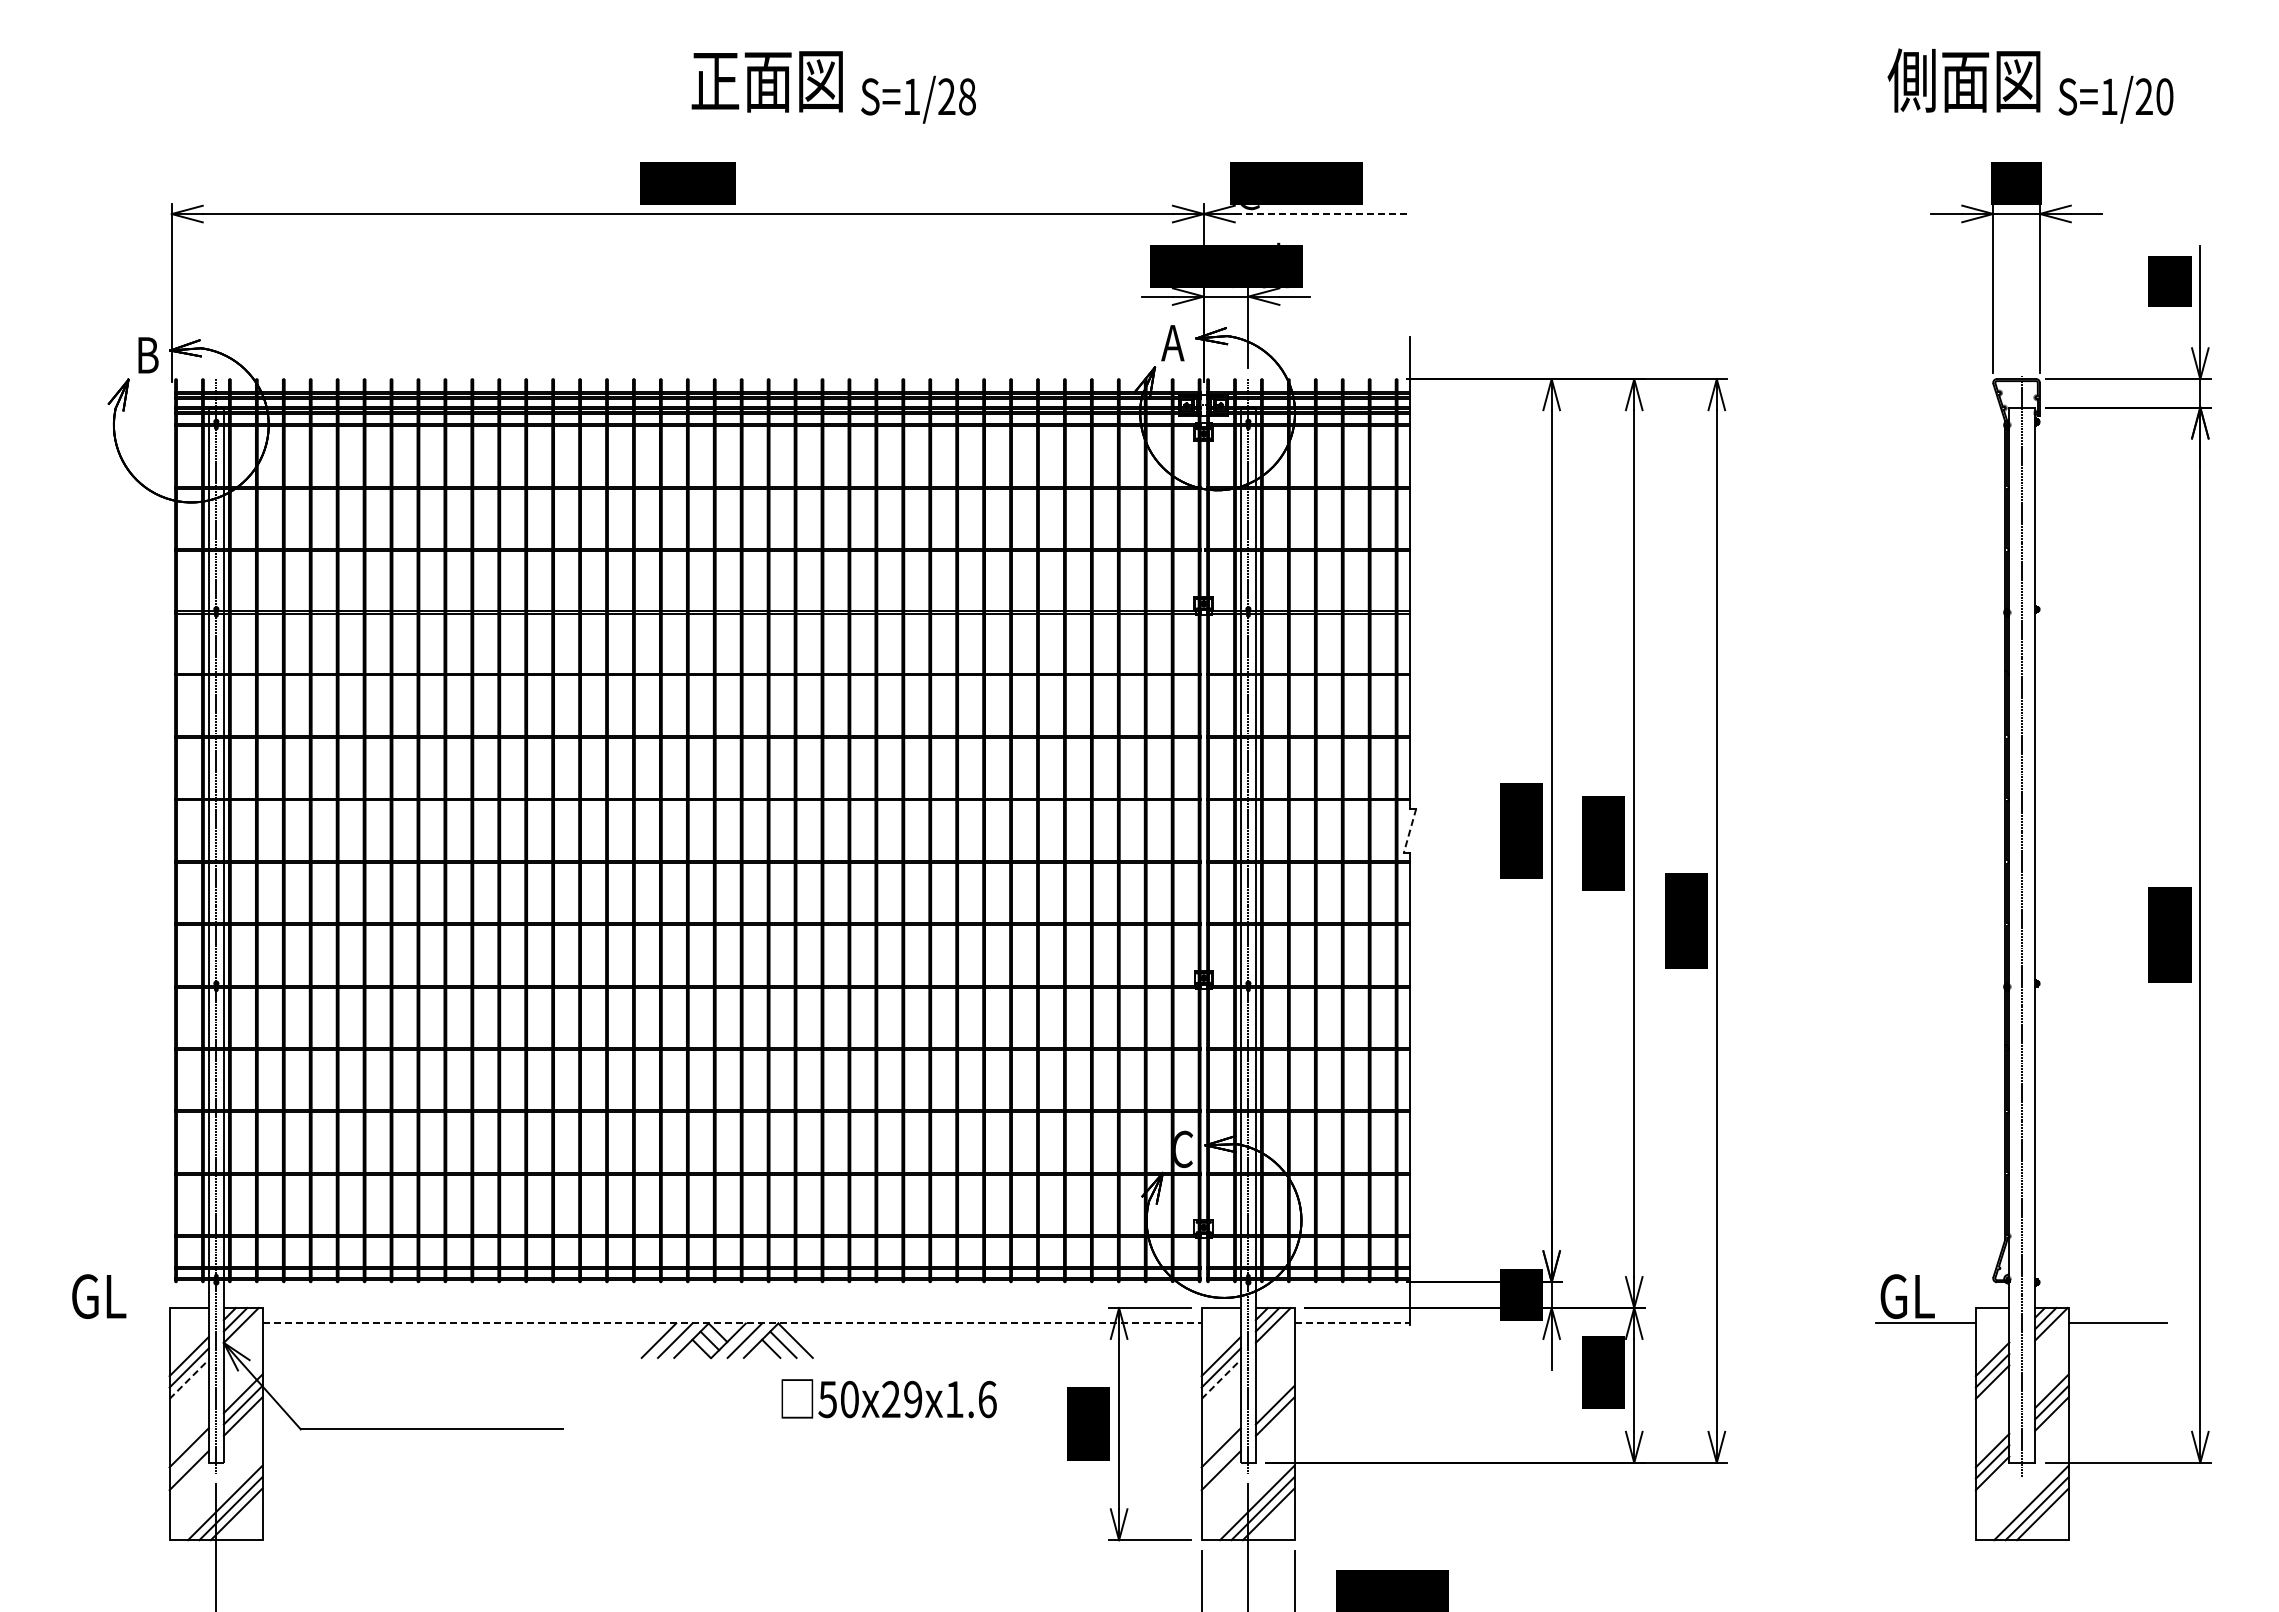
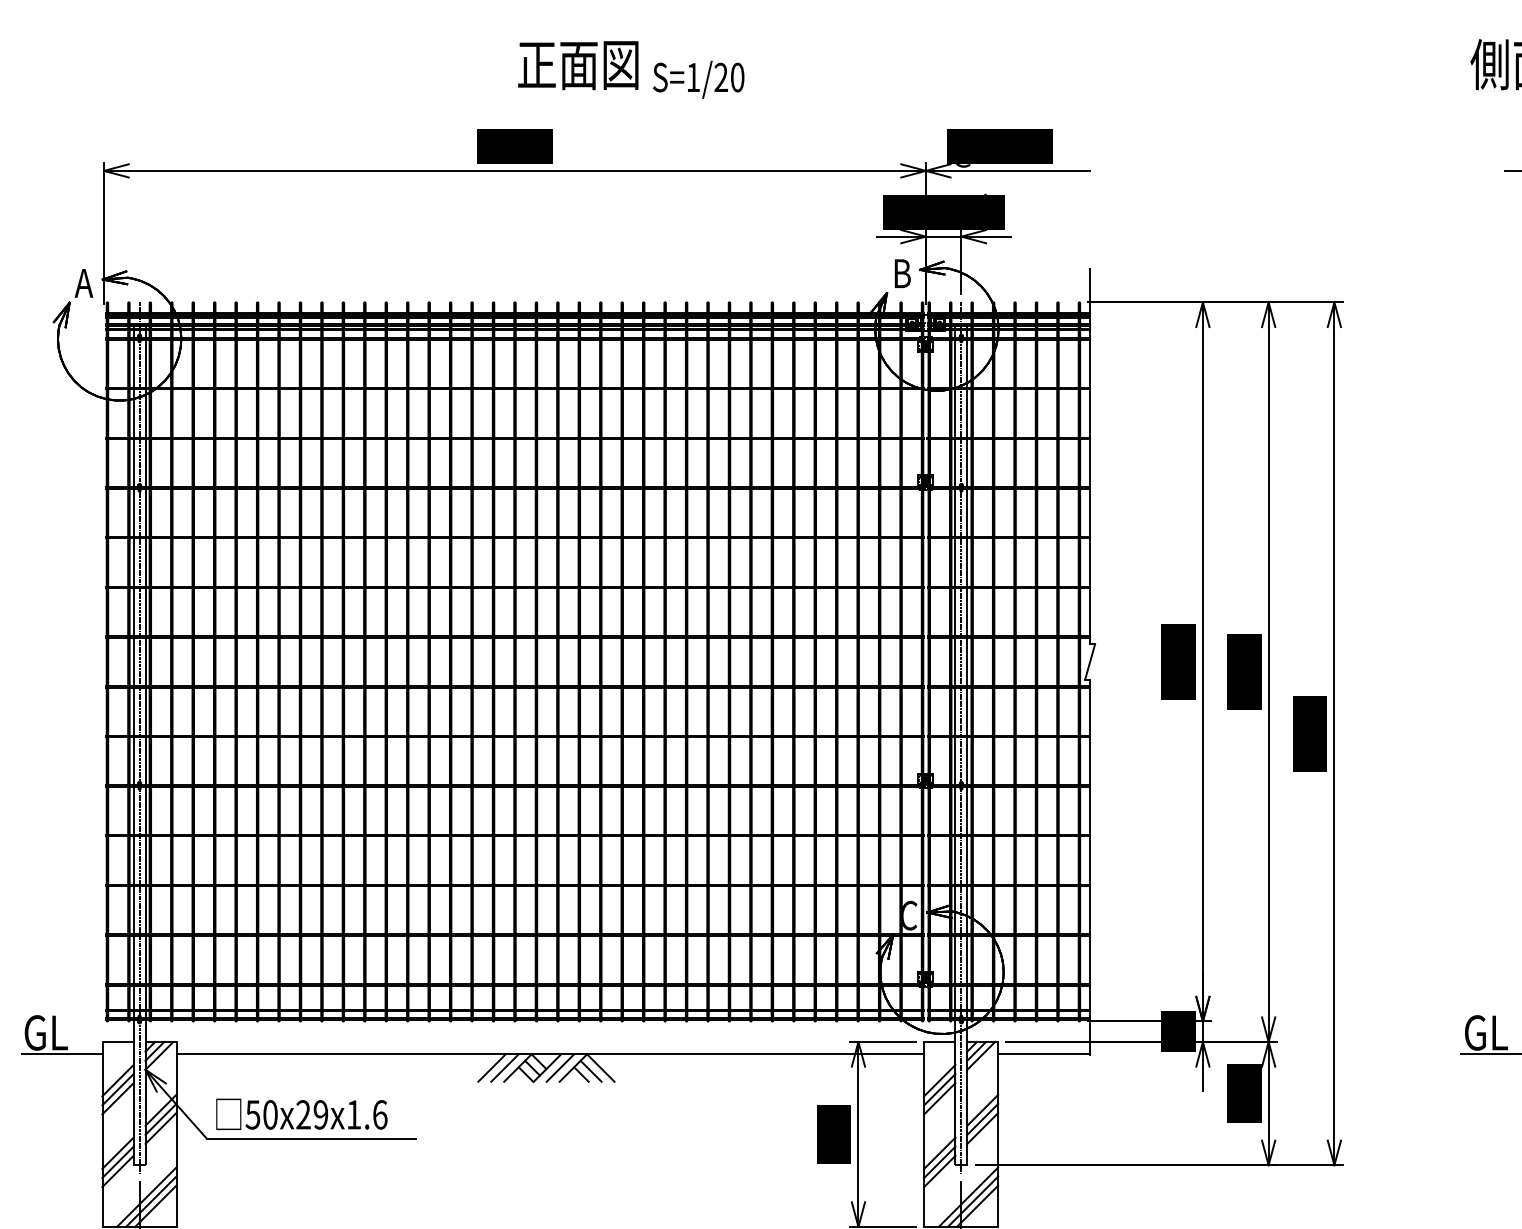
text: (967, 96) -> (737, 77), S=1/28 -> S=1/20
line: (1322, 214) -> (1020, 171), dashed -> solid
text: (1172, 343) -> (900, 273), A -> B
text: (146, 355) -> (83, 283), B -> A
line: (1410, 830) -> (1090, 661), dashed -> solid
line: (118, 1323) -> (61, 1054), added
line: (731, 1323) -> (549, 1054), dashed -> solid
line: (1352, 1323) -> (1044, 1054), dashed -> solid
line: (189, 1379) -> (118, 1098), dashed -> solid
line: (1221, 1379) -> (939, 1098), dashed -> solid
line: (1274, 1393) -> (982, 1110), added
text: (888, 1398) -> (301, 1114), moved
line: (188, 1458) -> (117, 1161), added
line: (1220, 1458) -> (939, 1161), added

